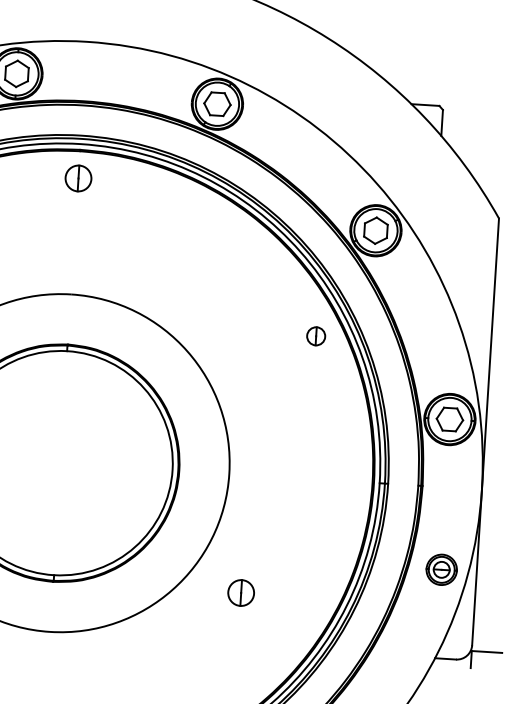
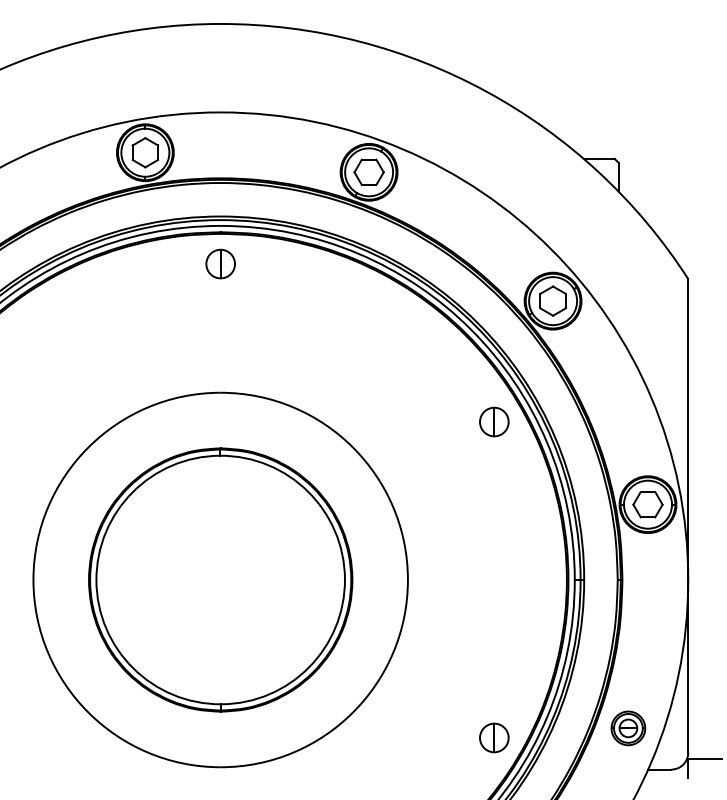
part: (316, 335) -> (494, 421), size x1.43
part: (441, 569) -> (628, 728), moved
part: (241, 592) -> (494, 737), moved

